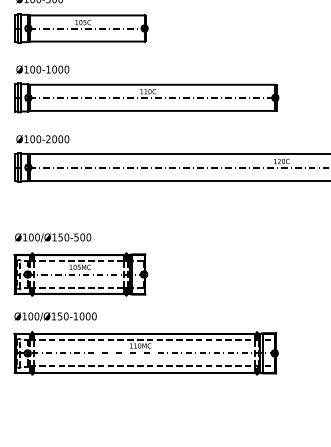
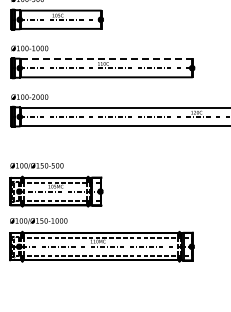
line: (154, 85) -> (107, 59), solid -> dashed

